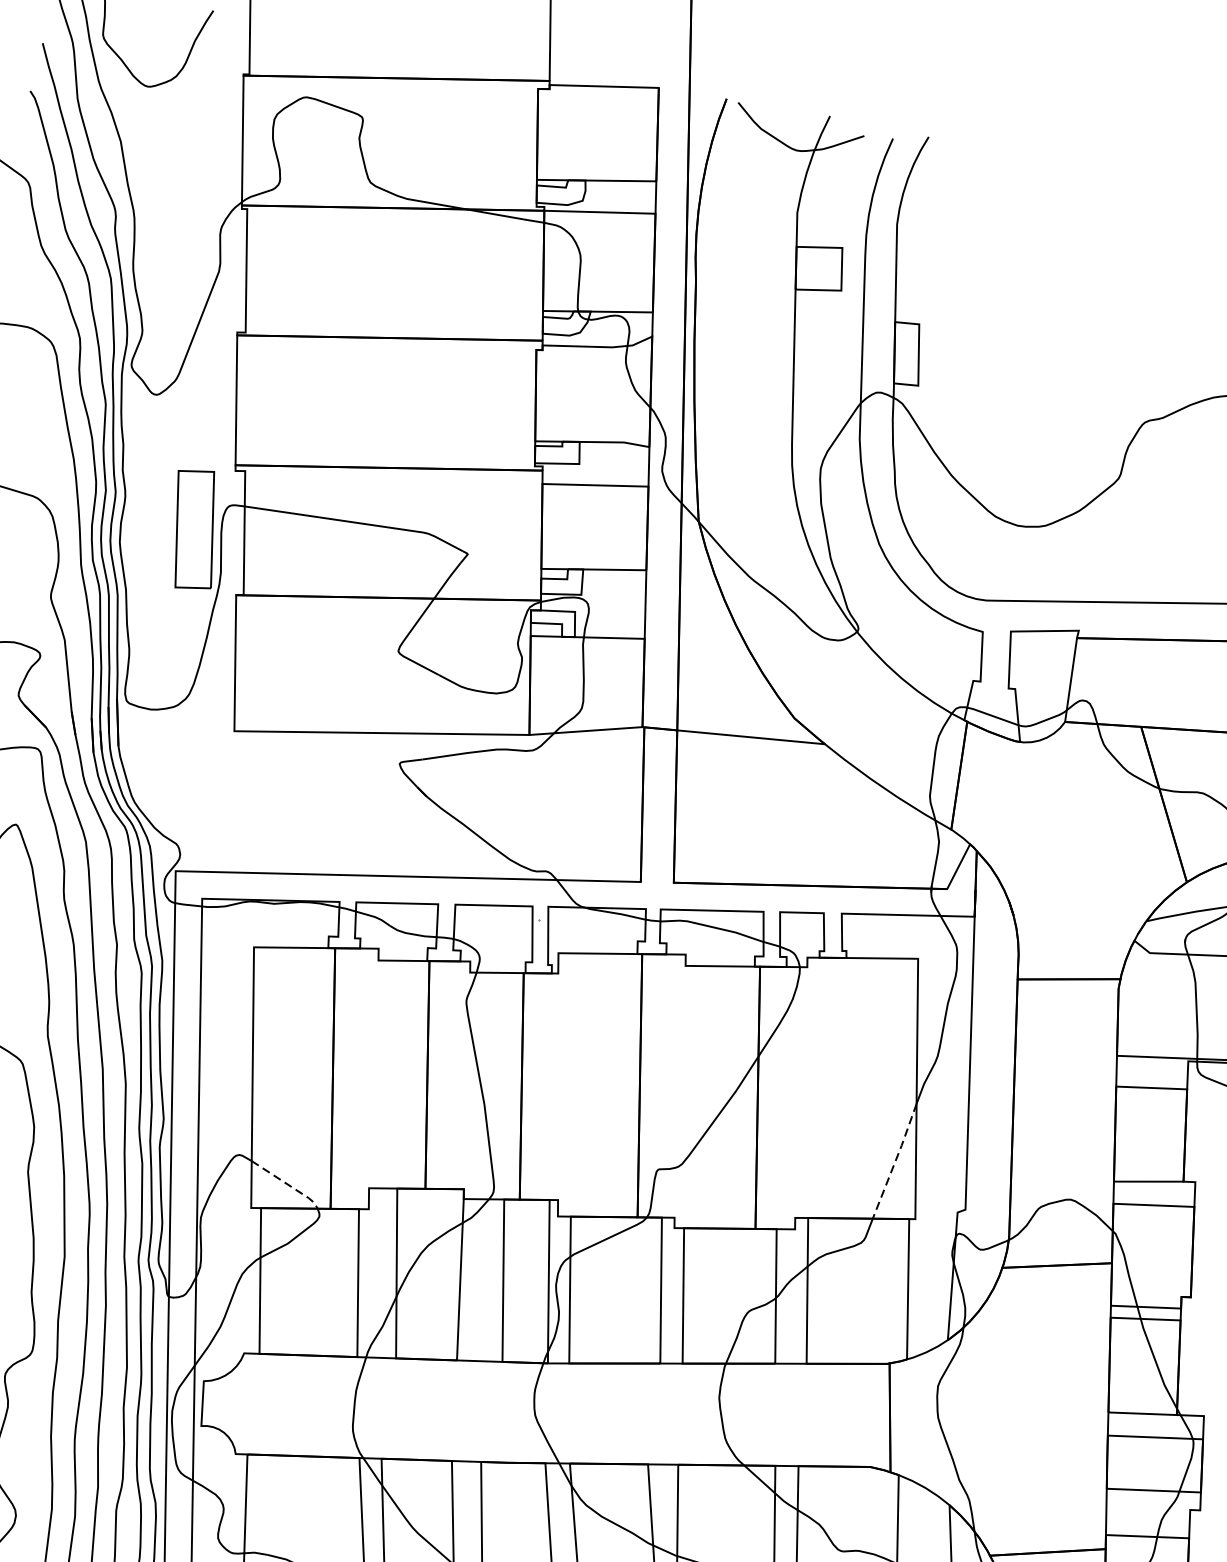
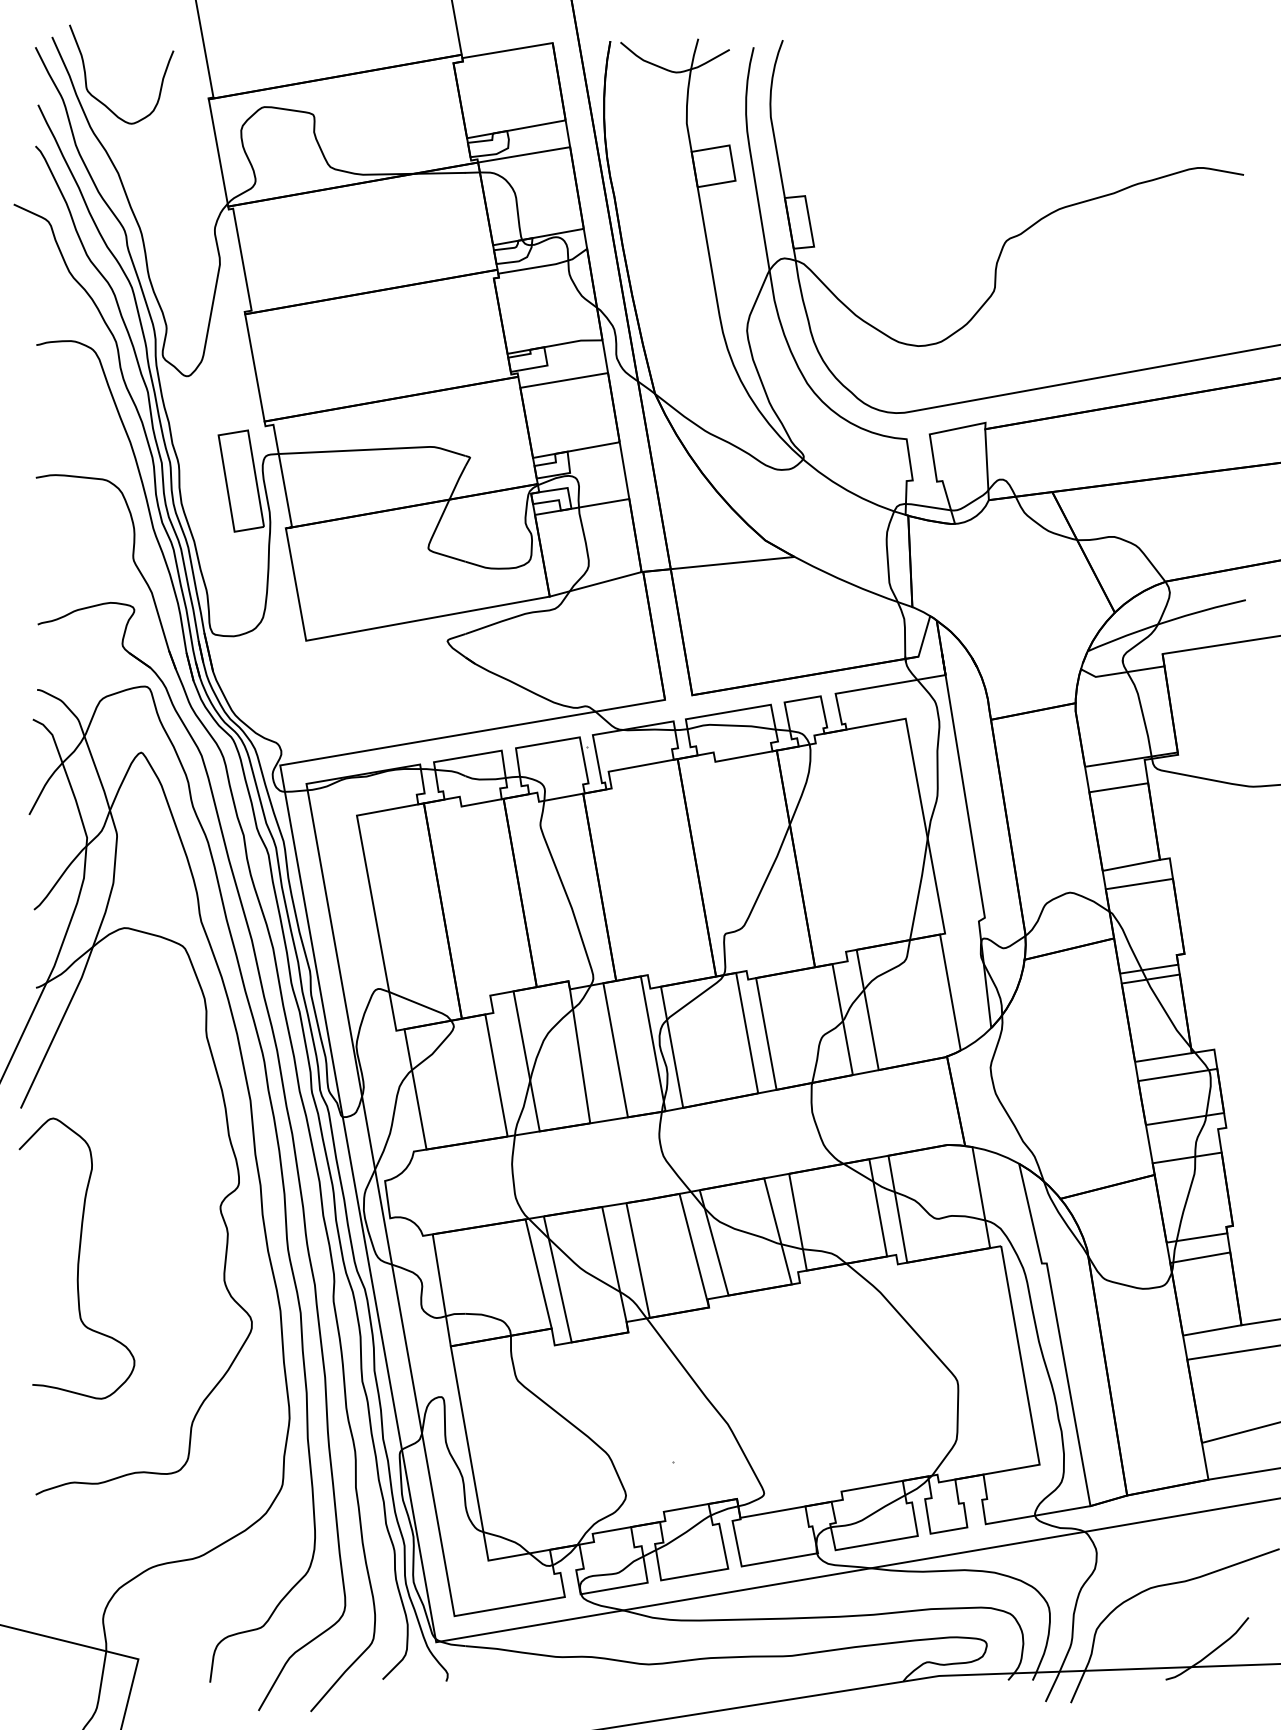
line: (895, 1161) -> (919, 889), dashed -> solid
line: (287, 1184) -> (422, 1005), dashed -> solid

